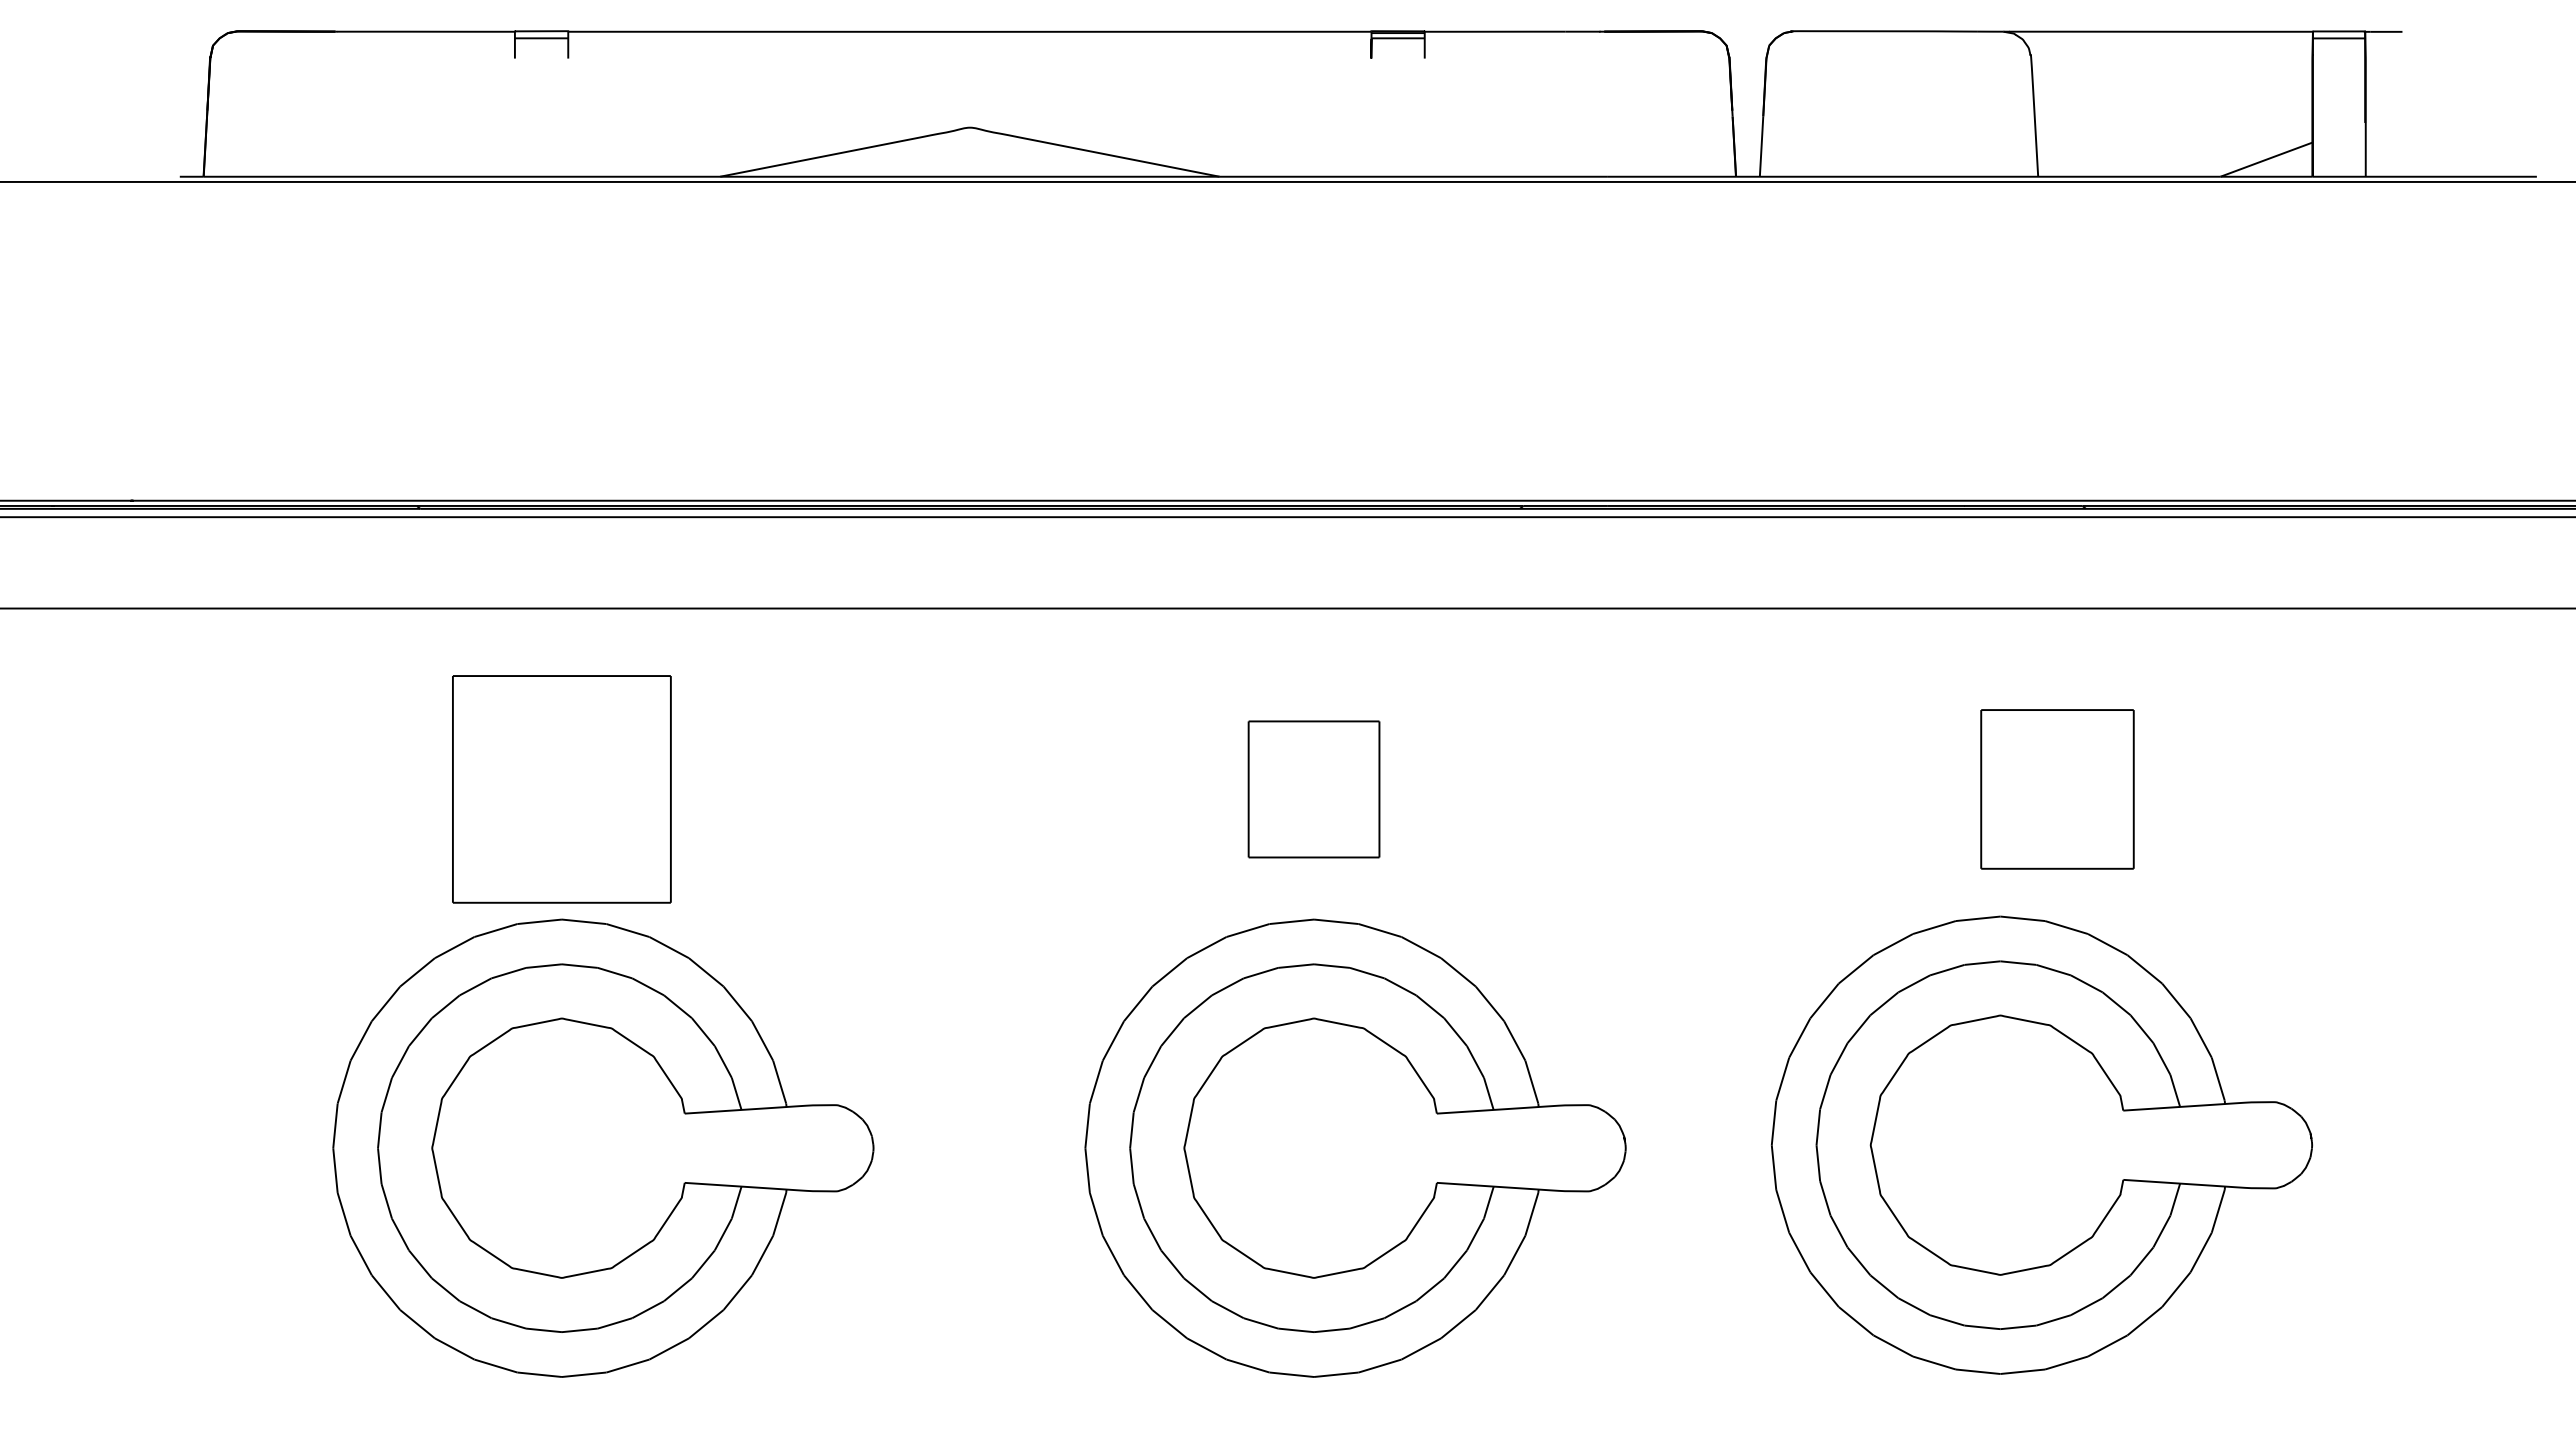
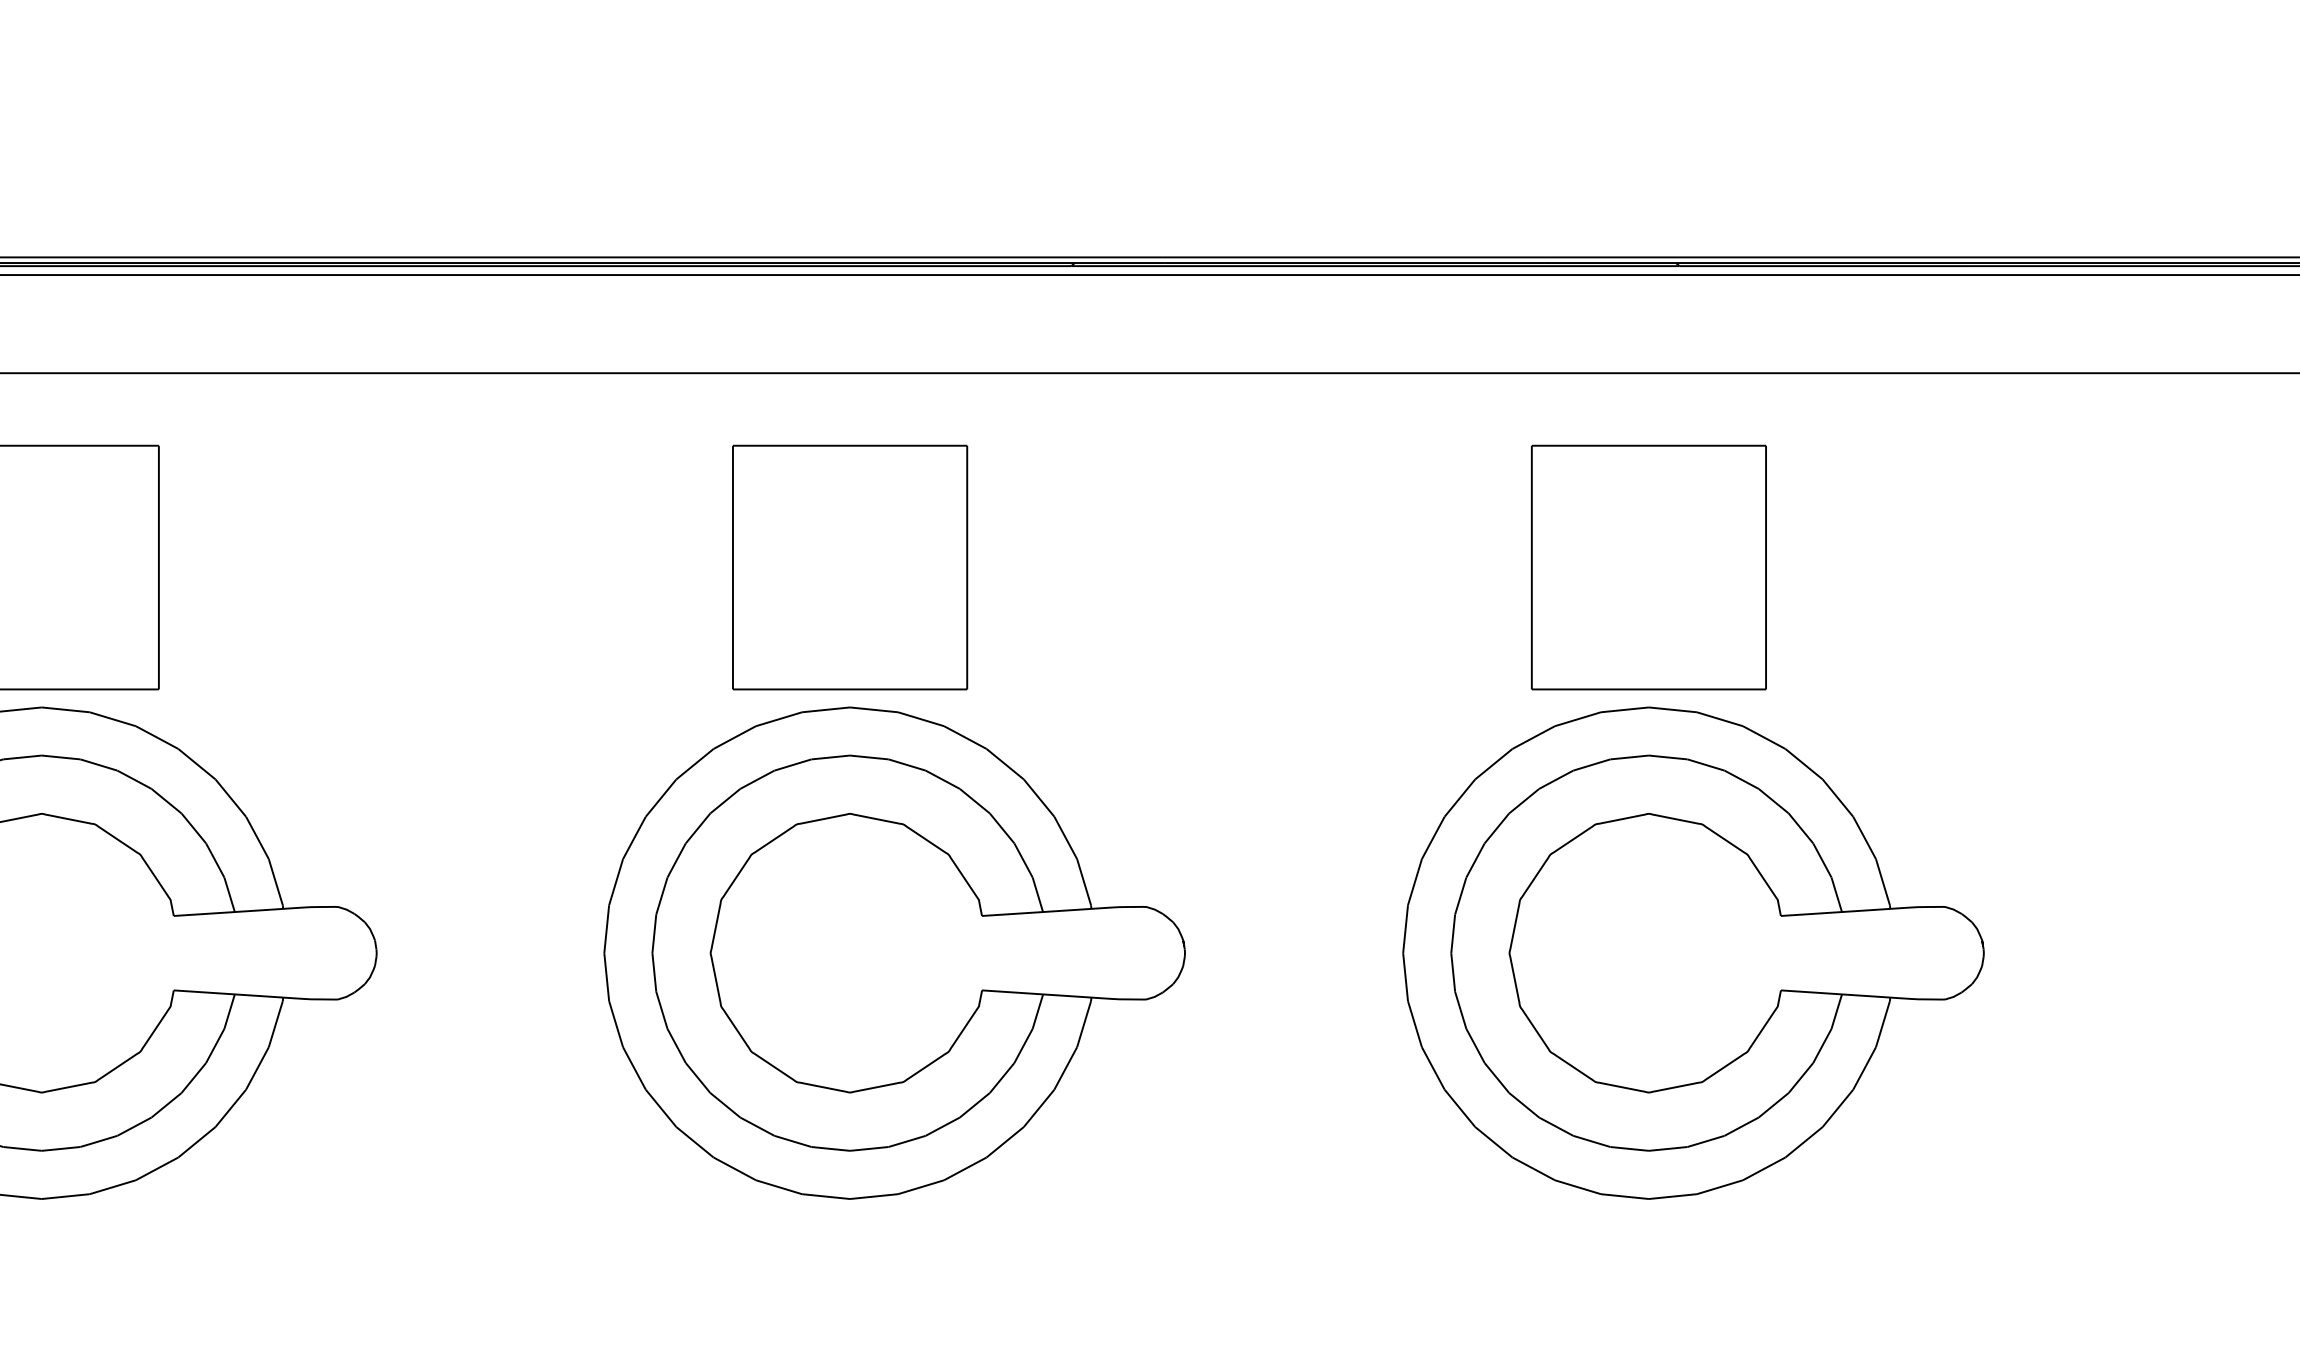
part: (1313, 789) -> (849, 567), size x1.67
part: (2057, 789) -> (1648, 567), size x1.43
part: (2041, 1144) -> (1693, 952), moved

